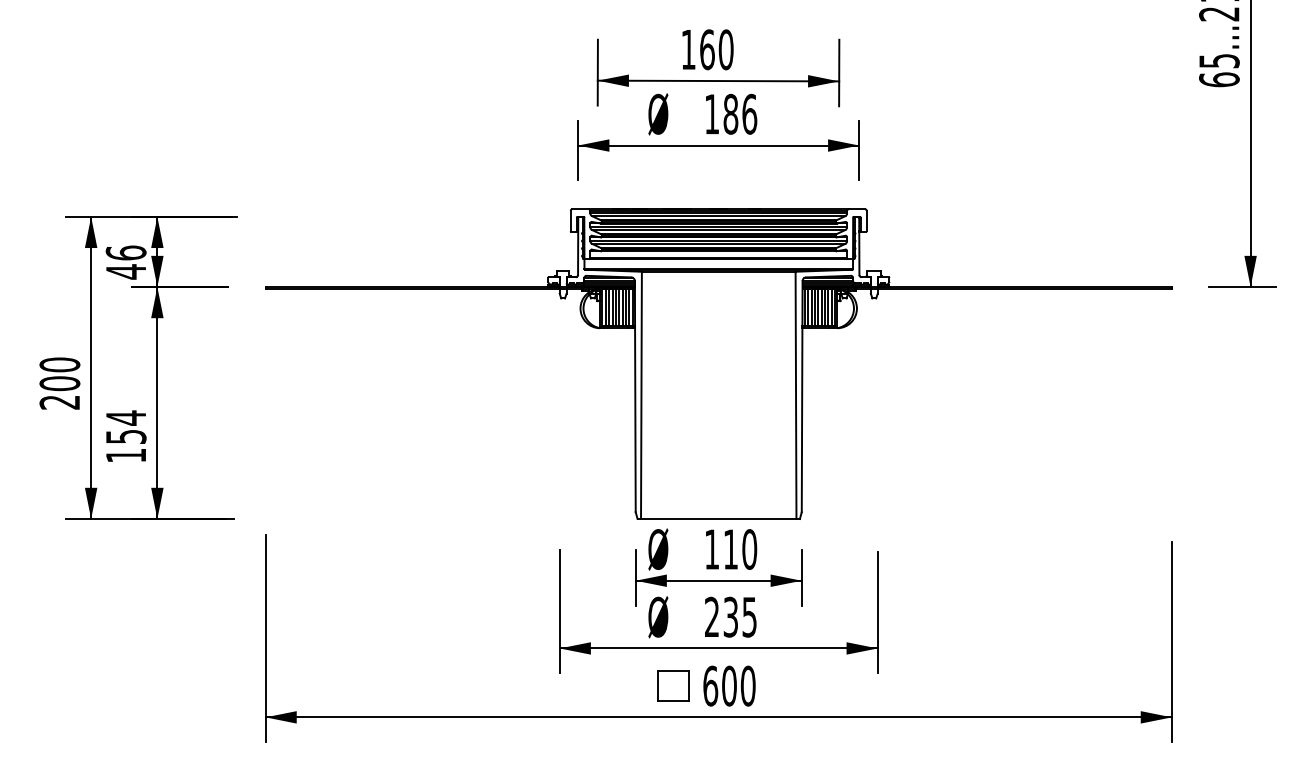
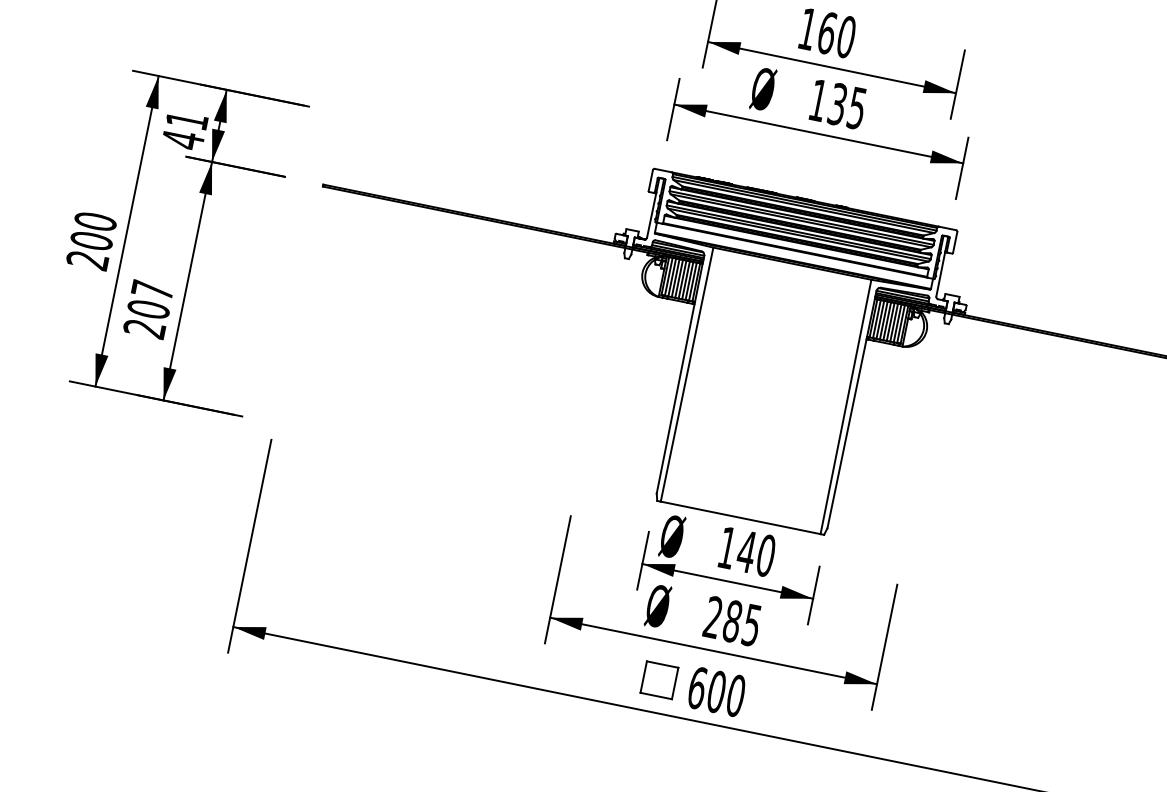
text: (740, 113) -> (847, 105), 186 -> 135
text: (125, 252) -> (186, 119), 46 -> 41
text: (125, 436) -> (148, 309), 154 -> 207
text: (730, 549) -> (746, 551), 110 -> 140
text: (730, 616) -> (732, 620), 235 -> 285

